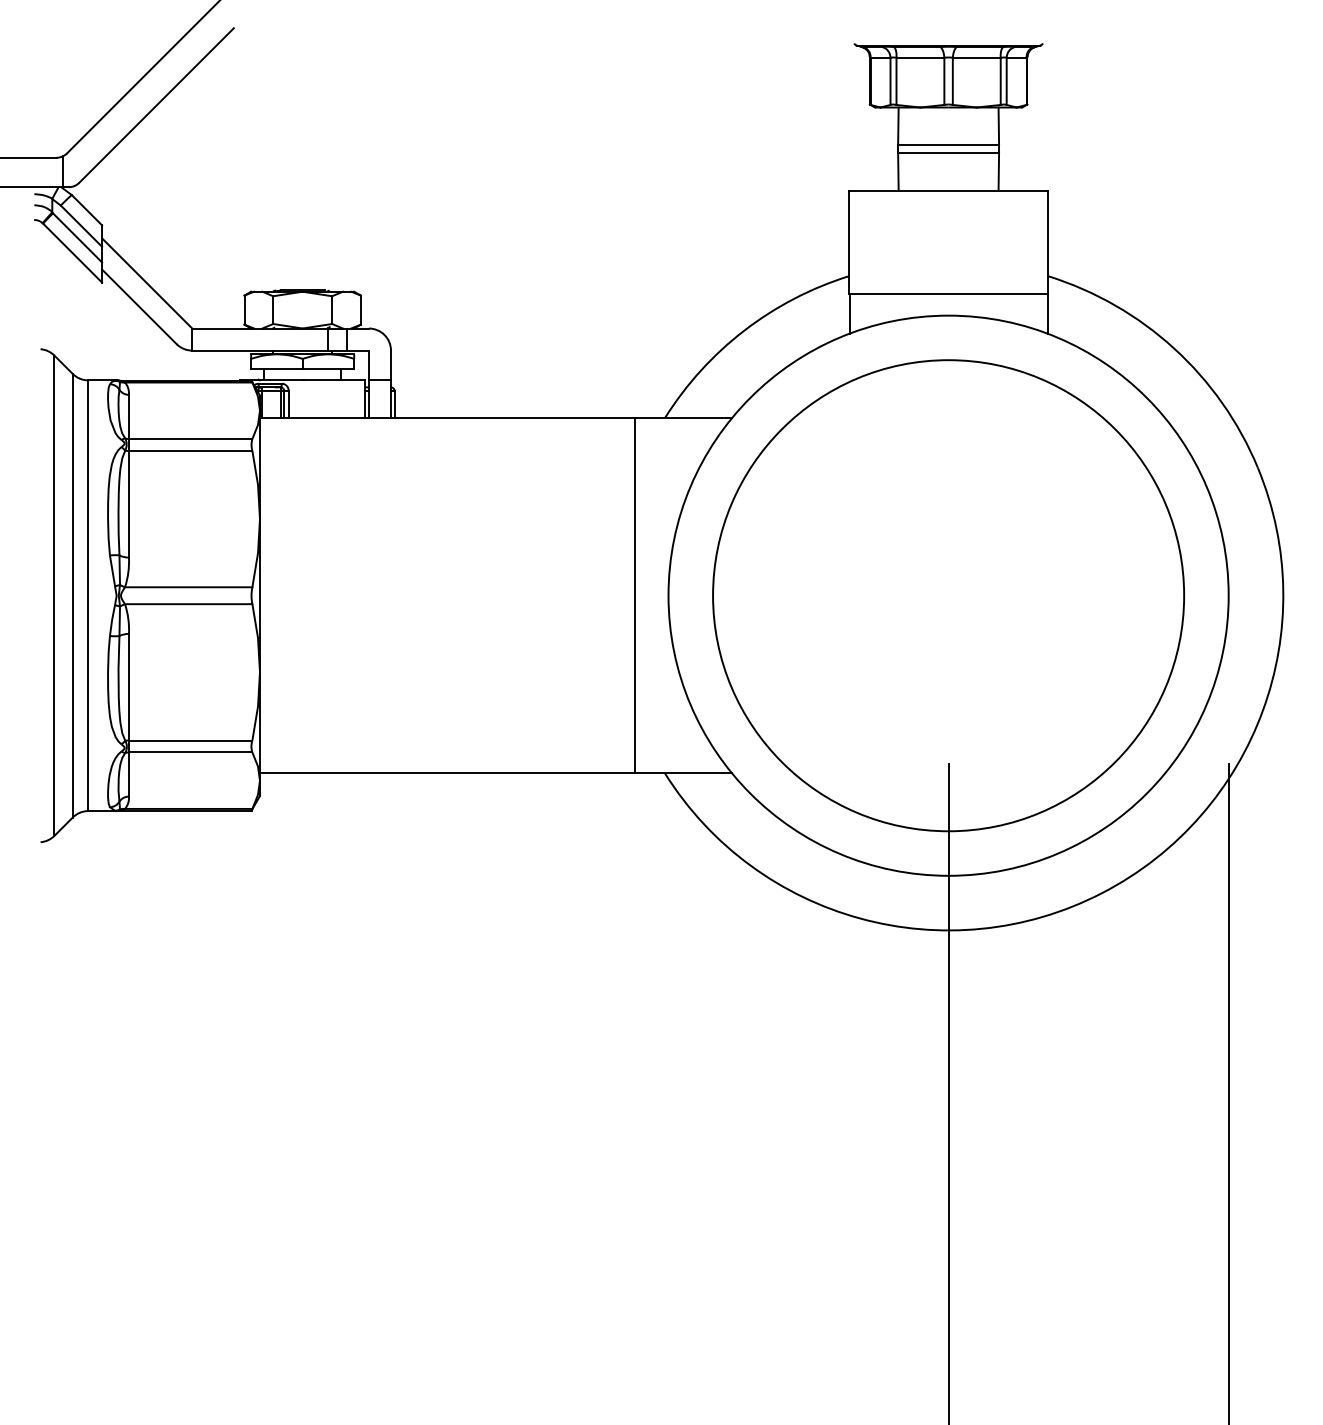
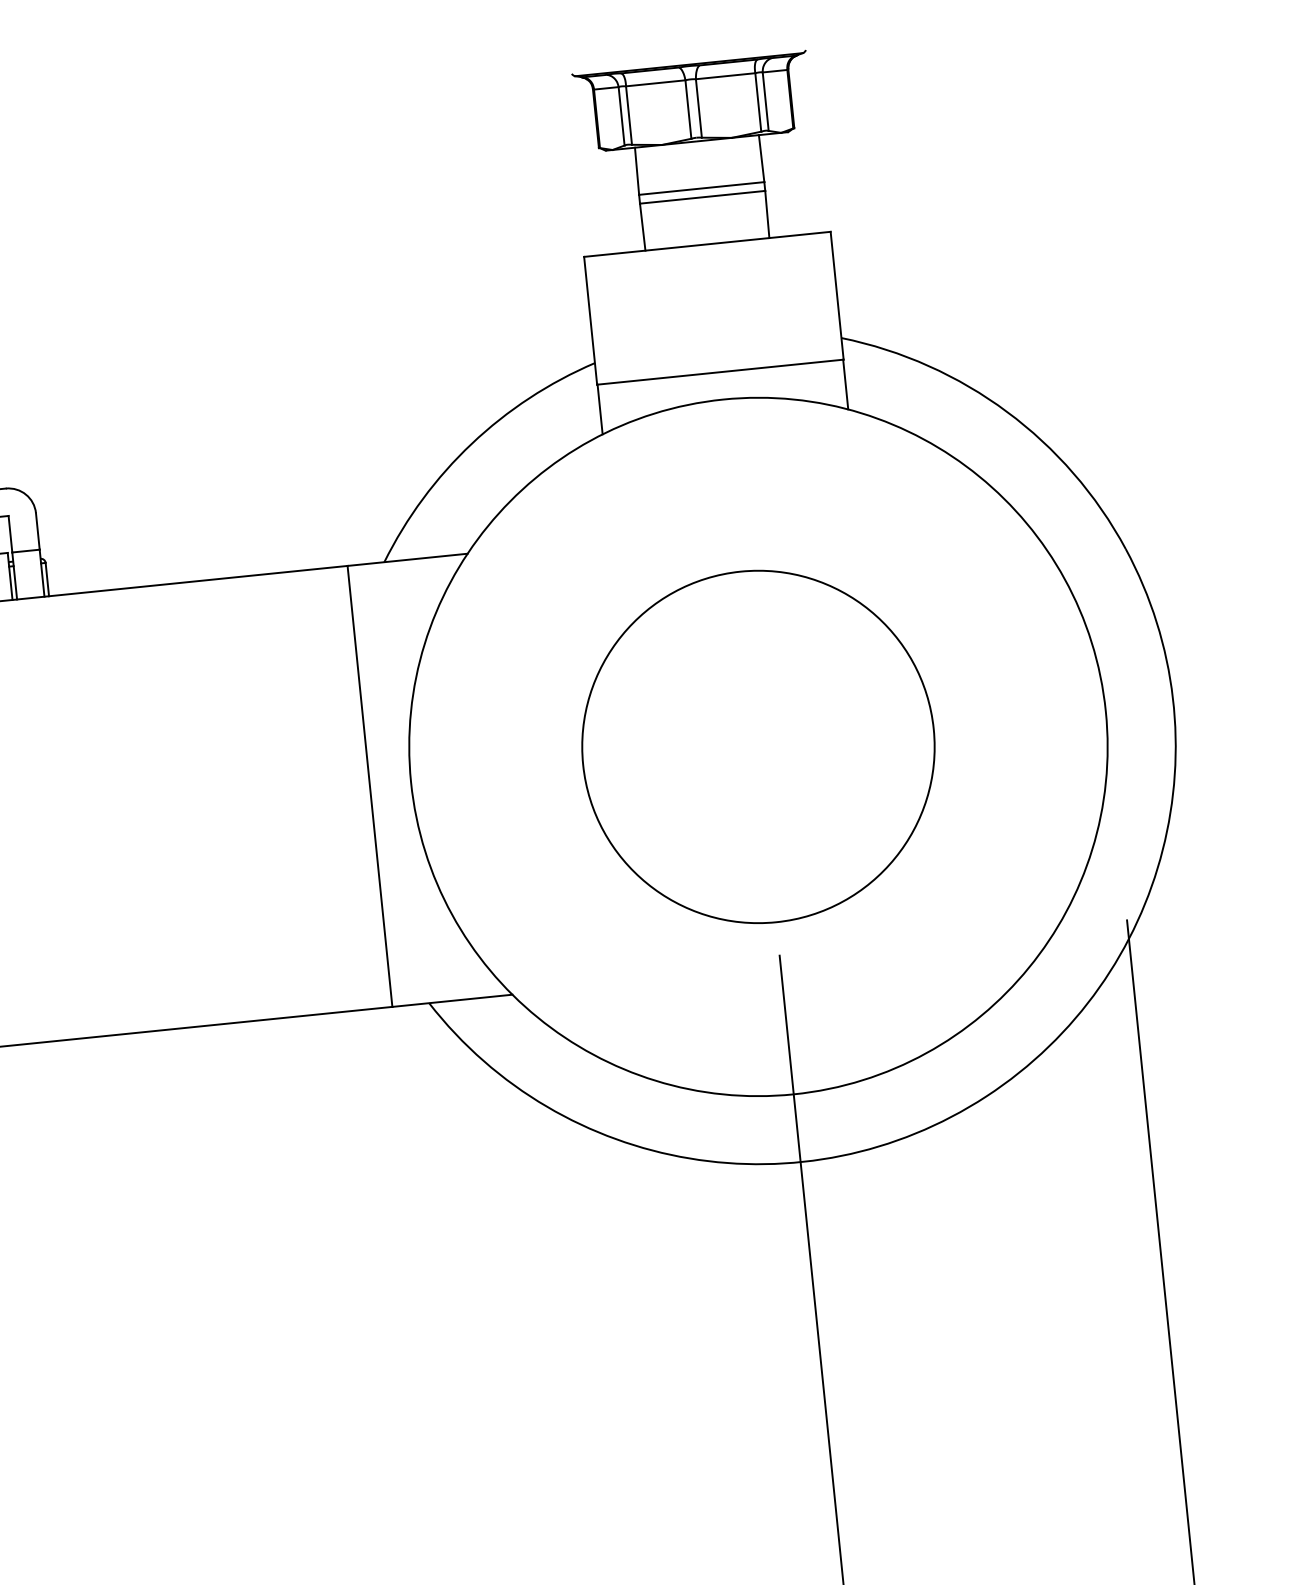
circle: (948, 595) -> (758, 746), size x0.6

